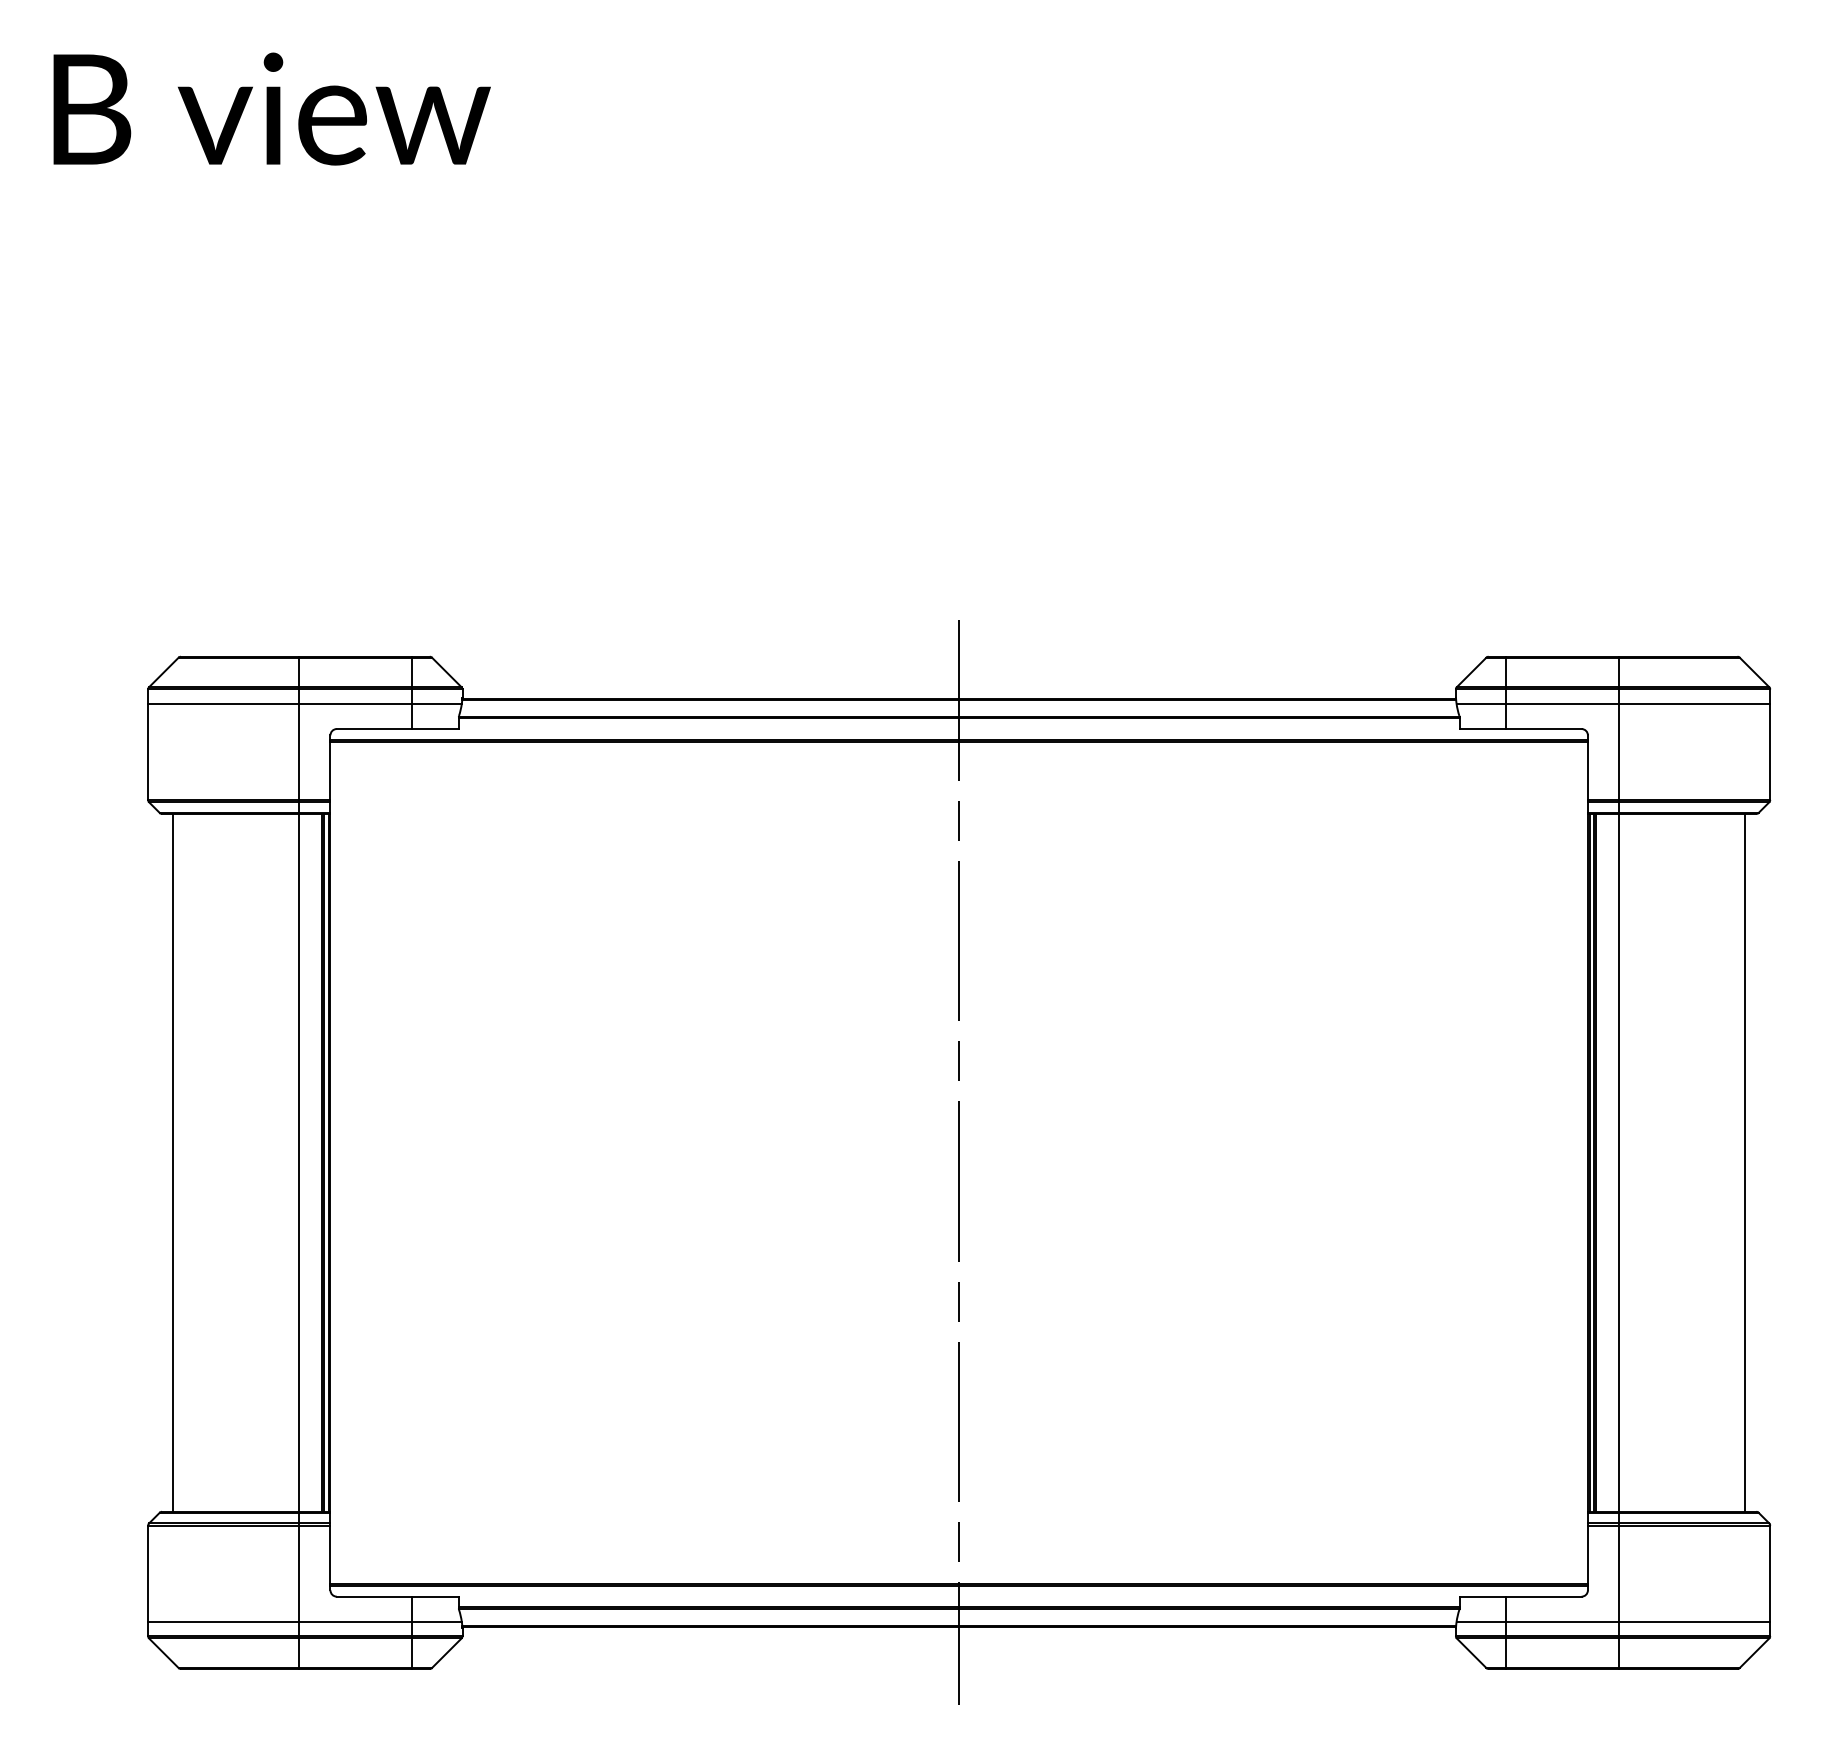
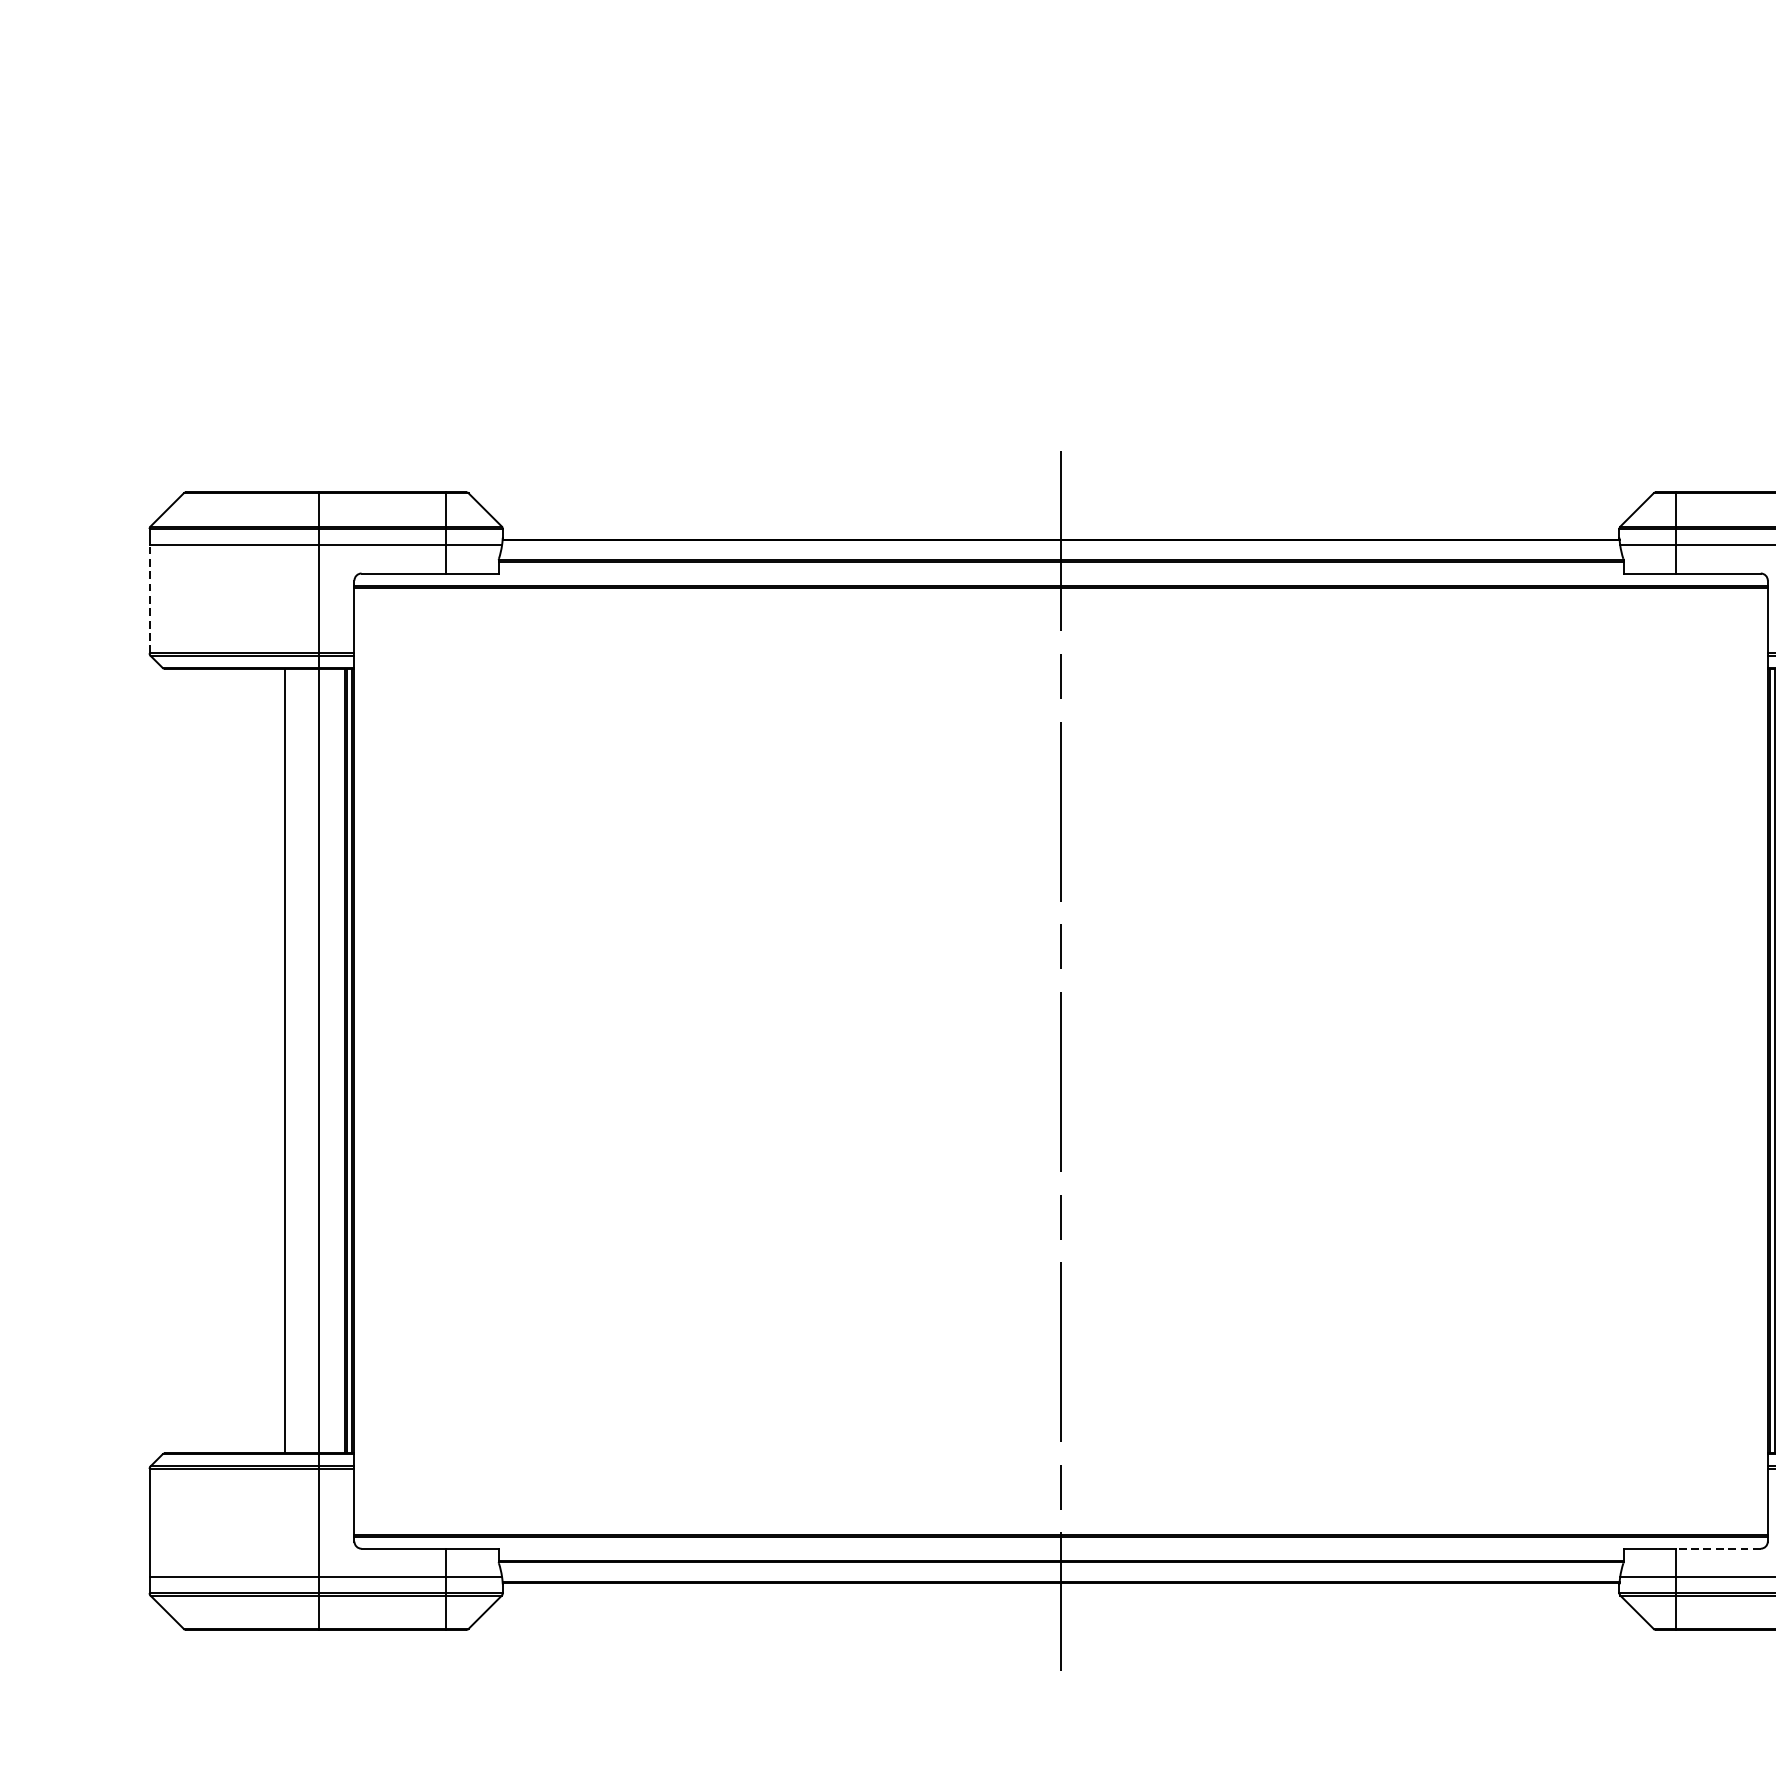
line: (148, 751) -> (149, 598), solid -> dashed
line: (173, 1162) -> (284, 1060), moved
line: (1543, 1596) -> (1717, 1548), solid -> dashed

